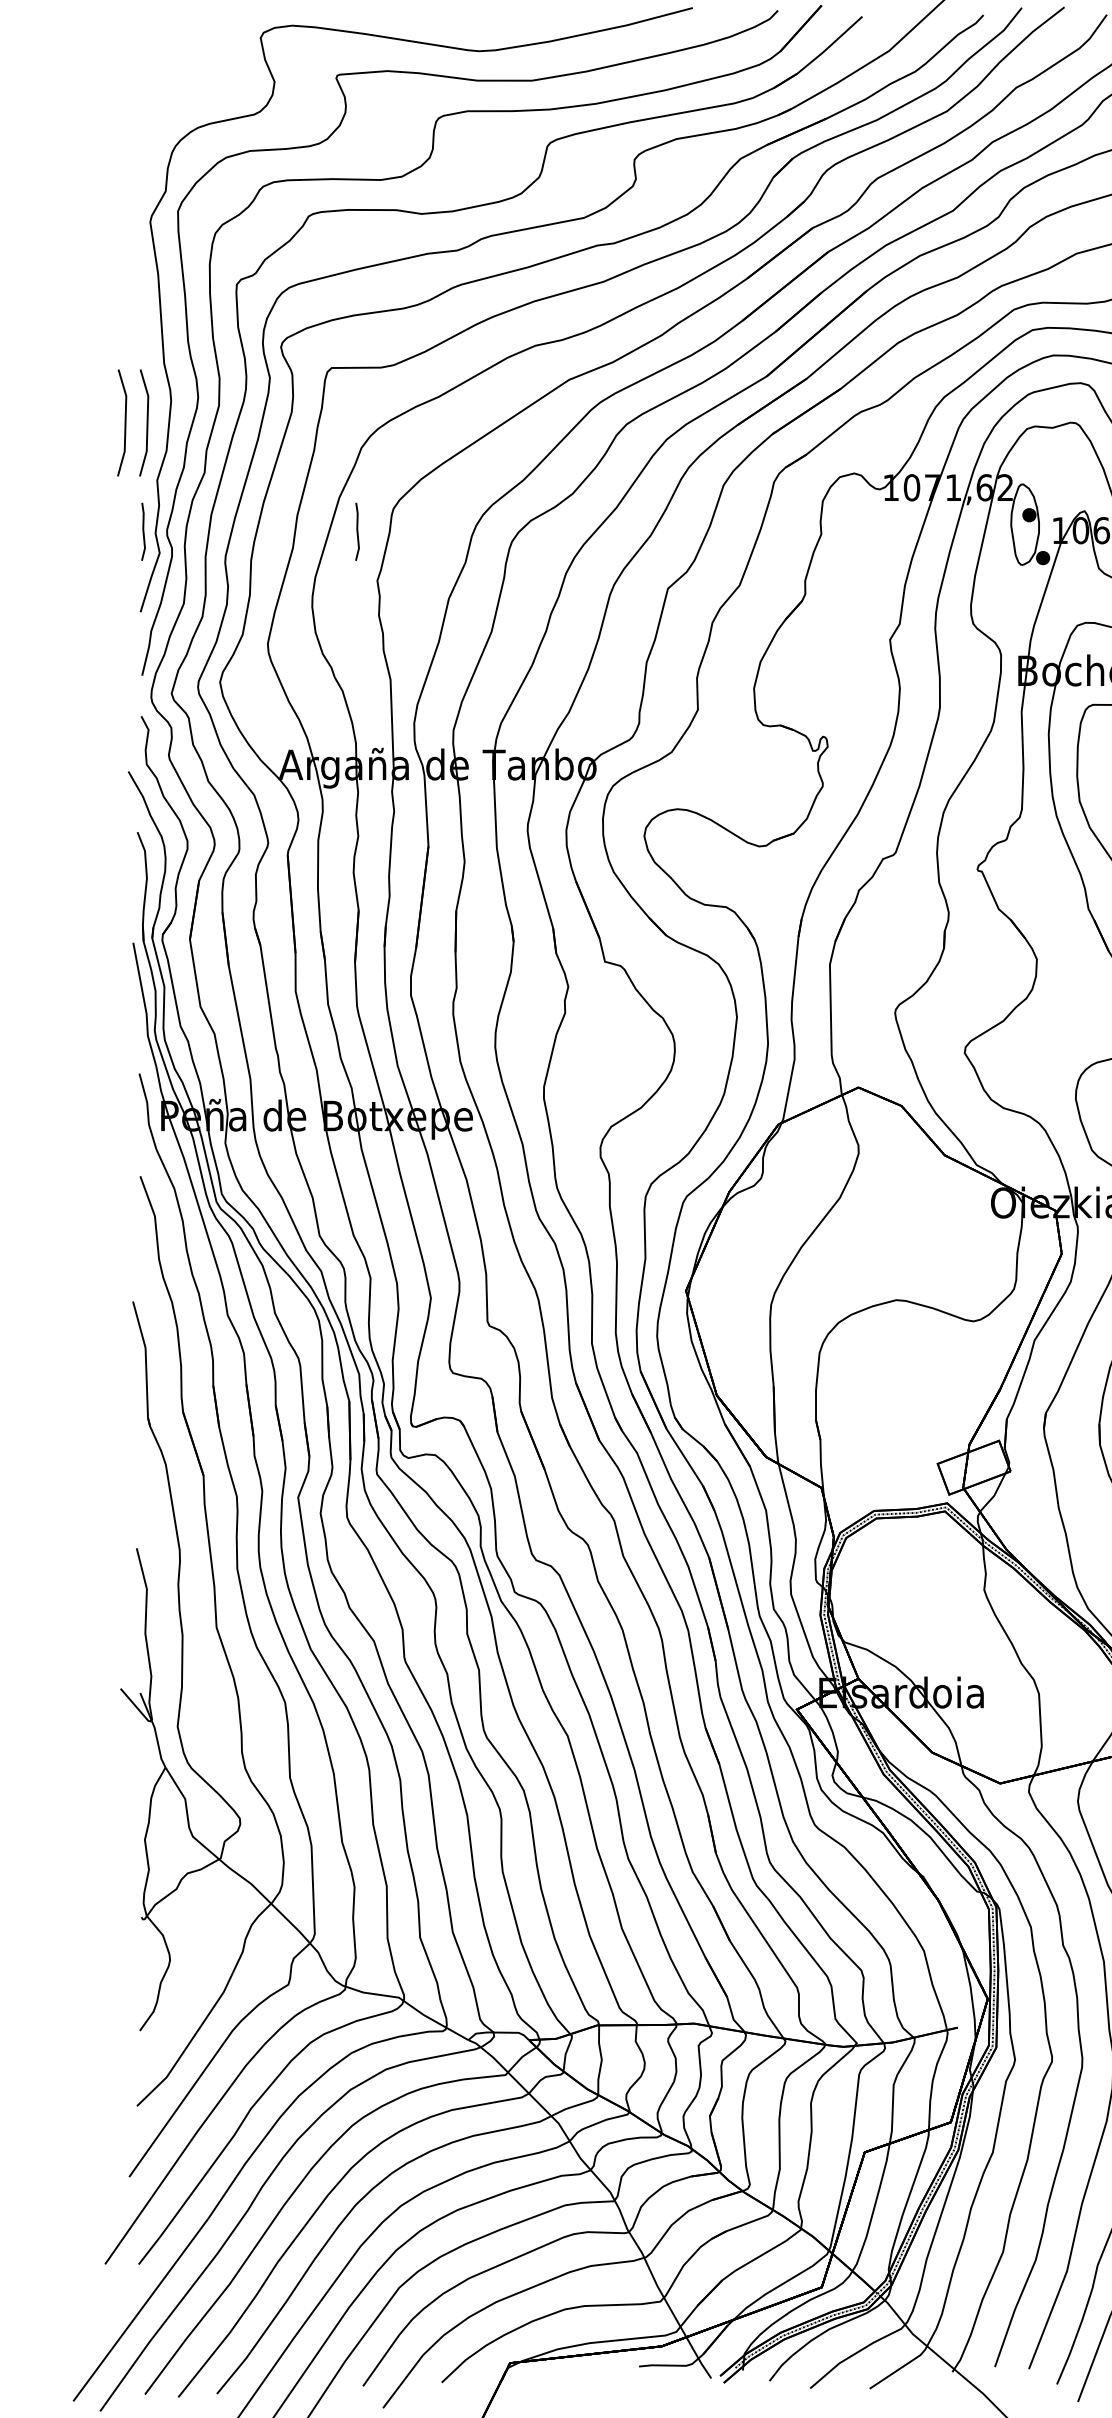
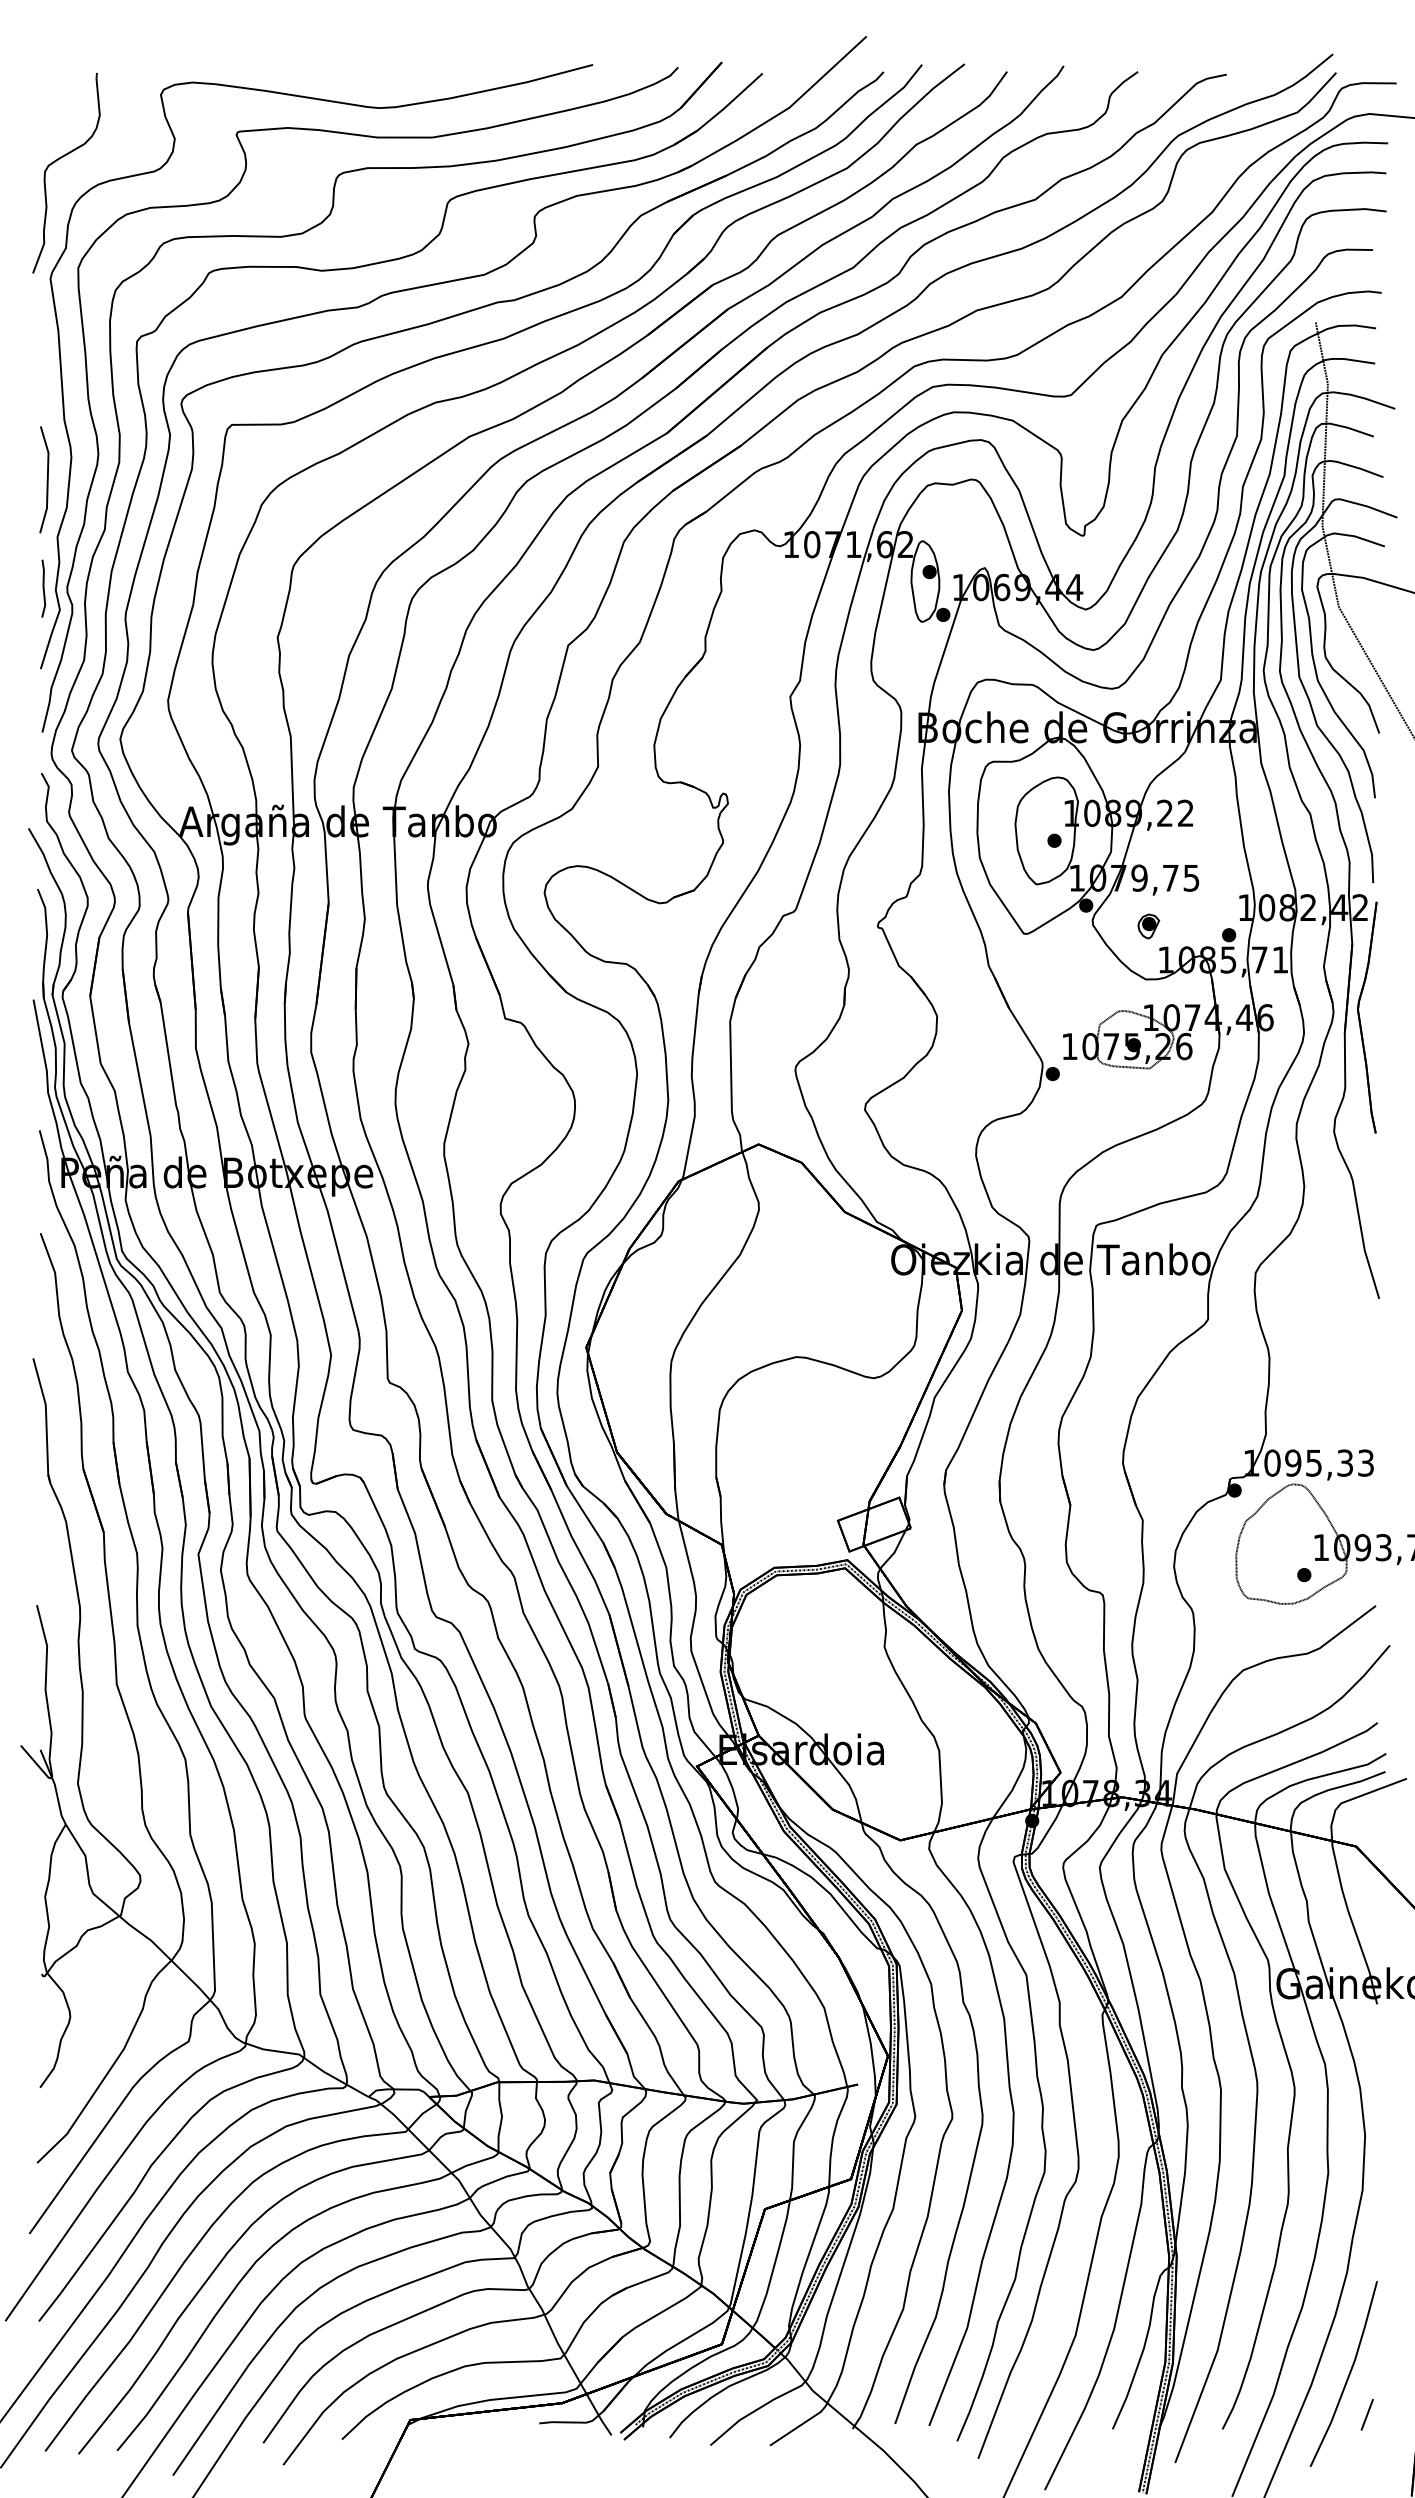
curve: (158, 103) -> (58, 160), added
line: (124, 422) -> (24, 479), removed
line: (357, 531) -> (257, 588), removed

